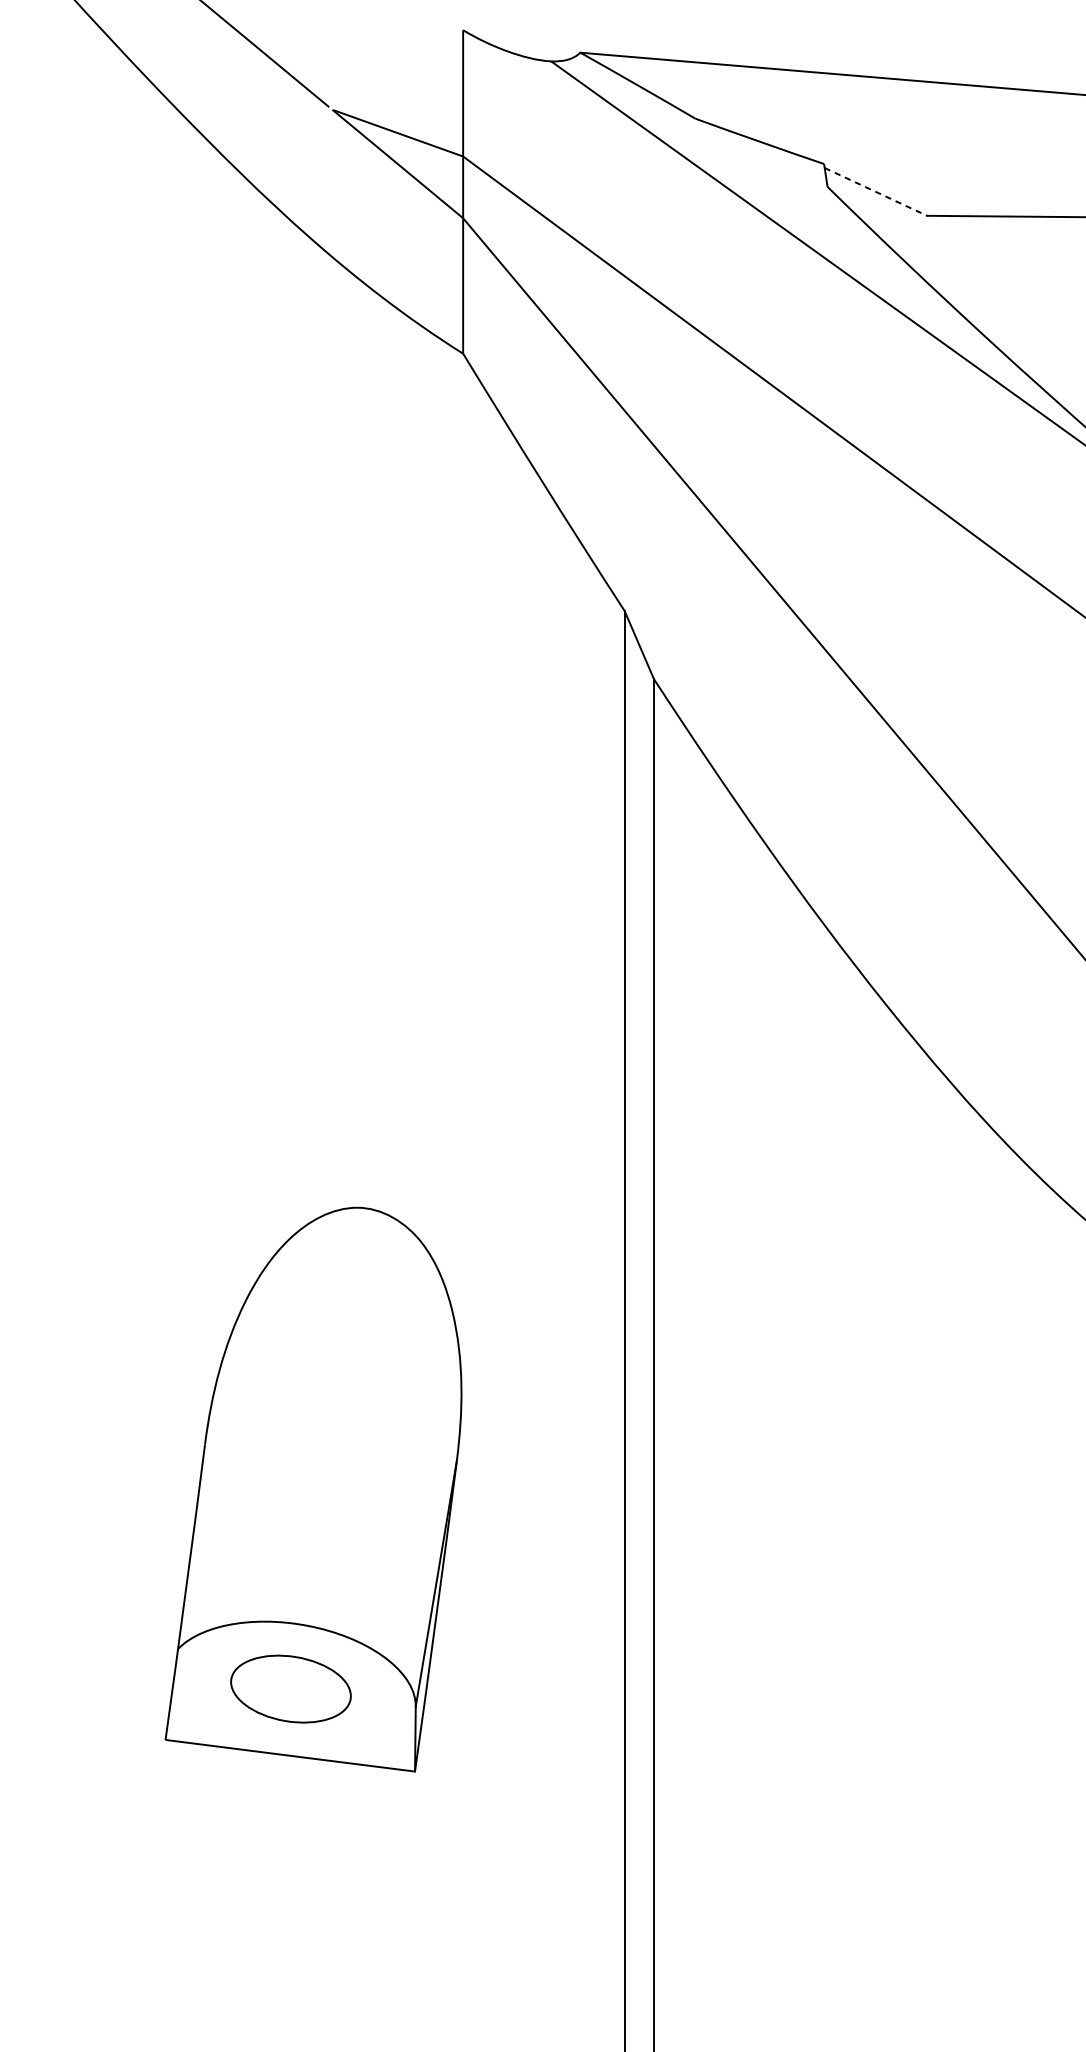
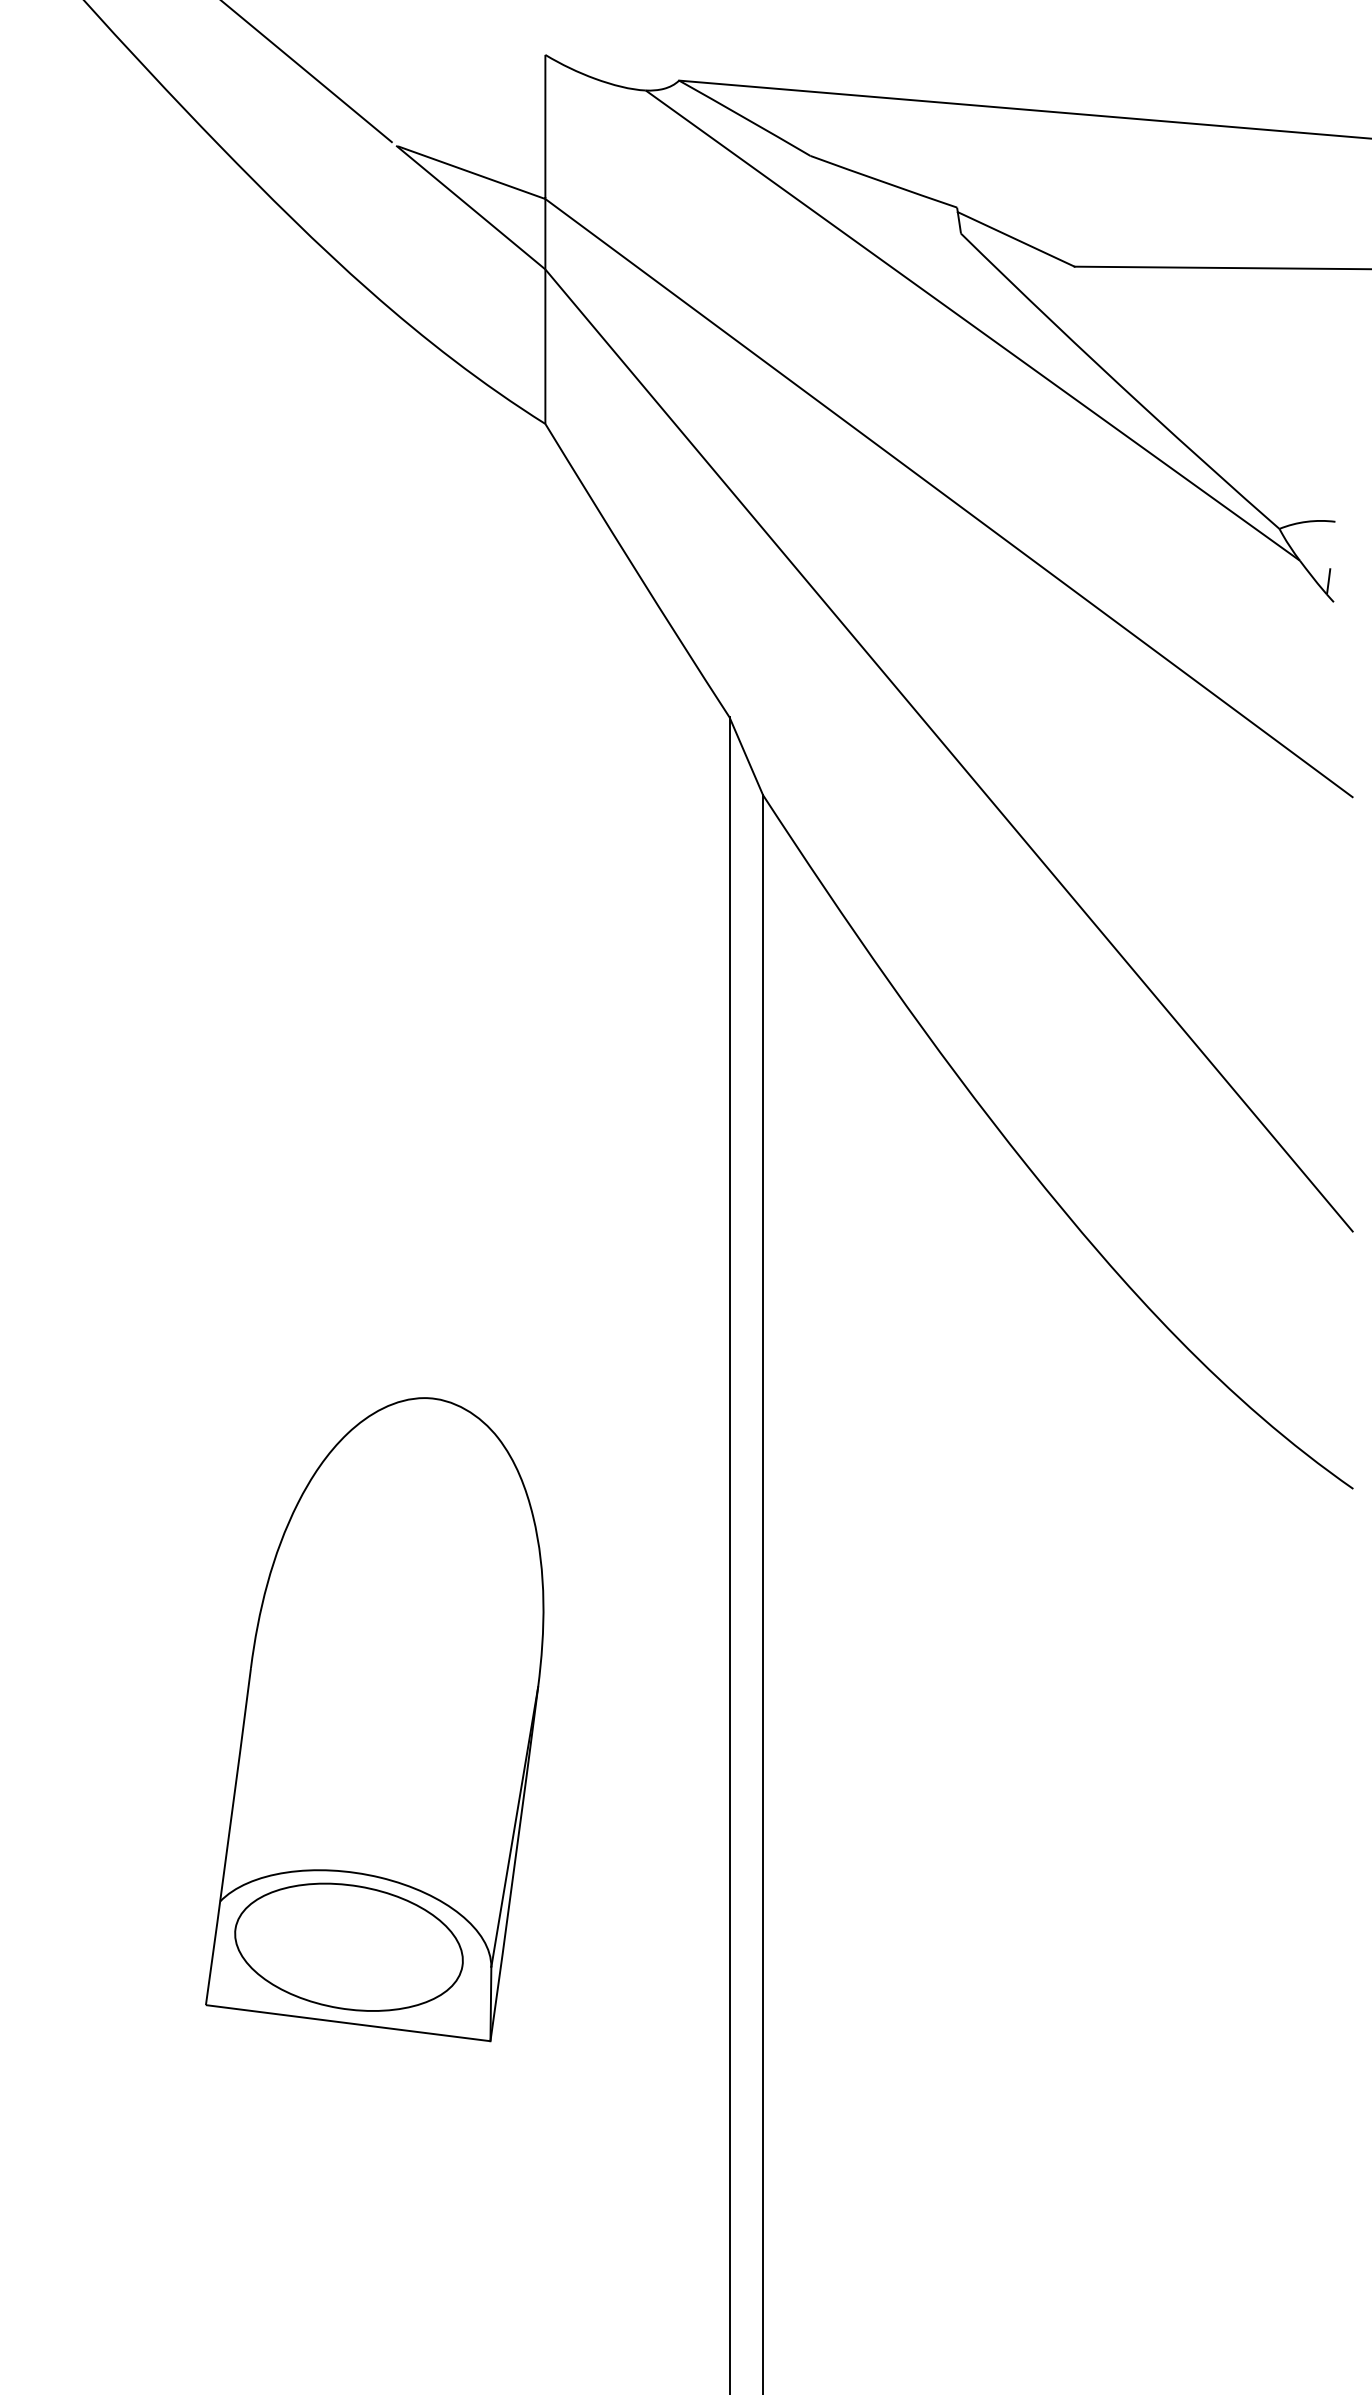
line: (876, 192) -> (1016, 239), dashed -> solid
part: (290, 1688) -> (348, 1946), size x1.67

